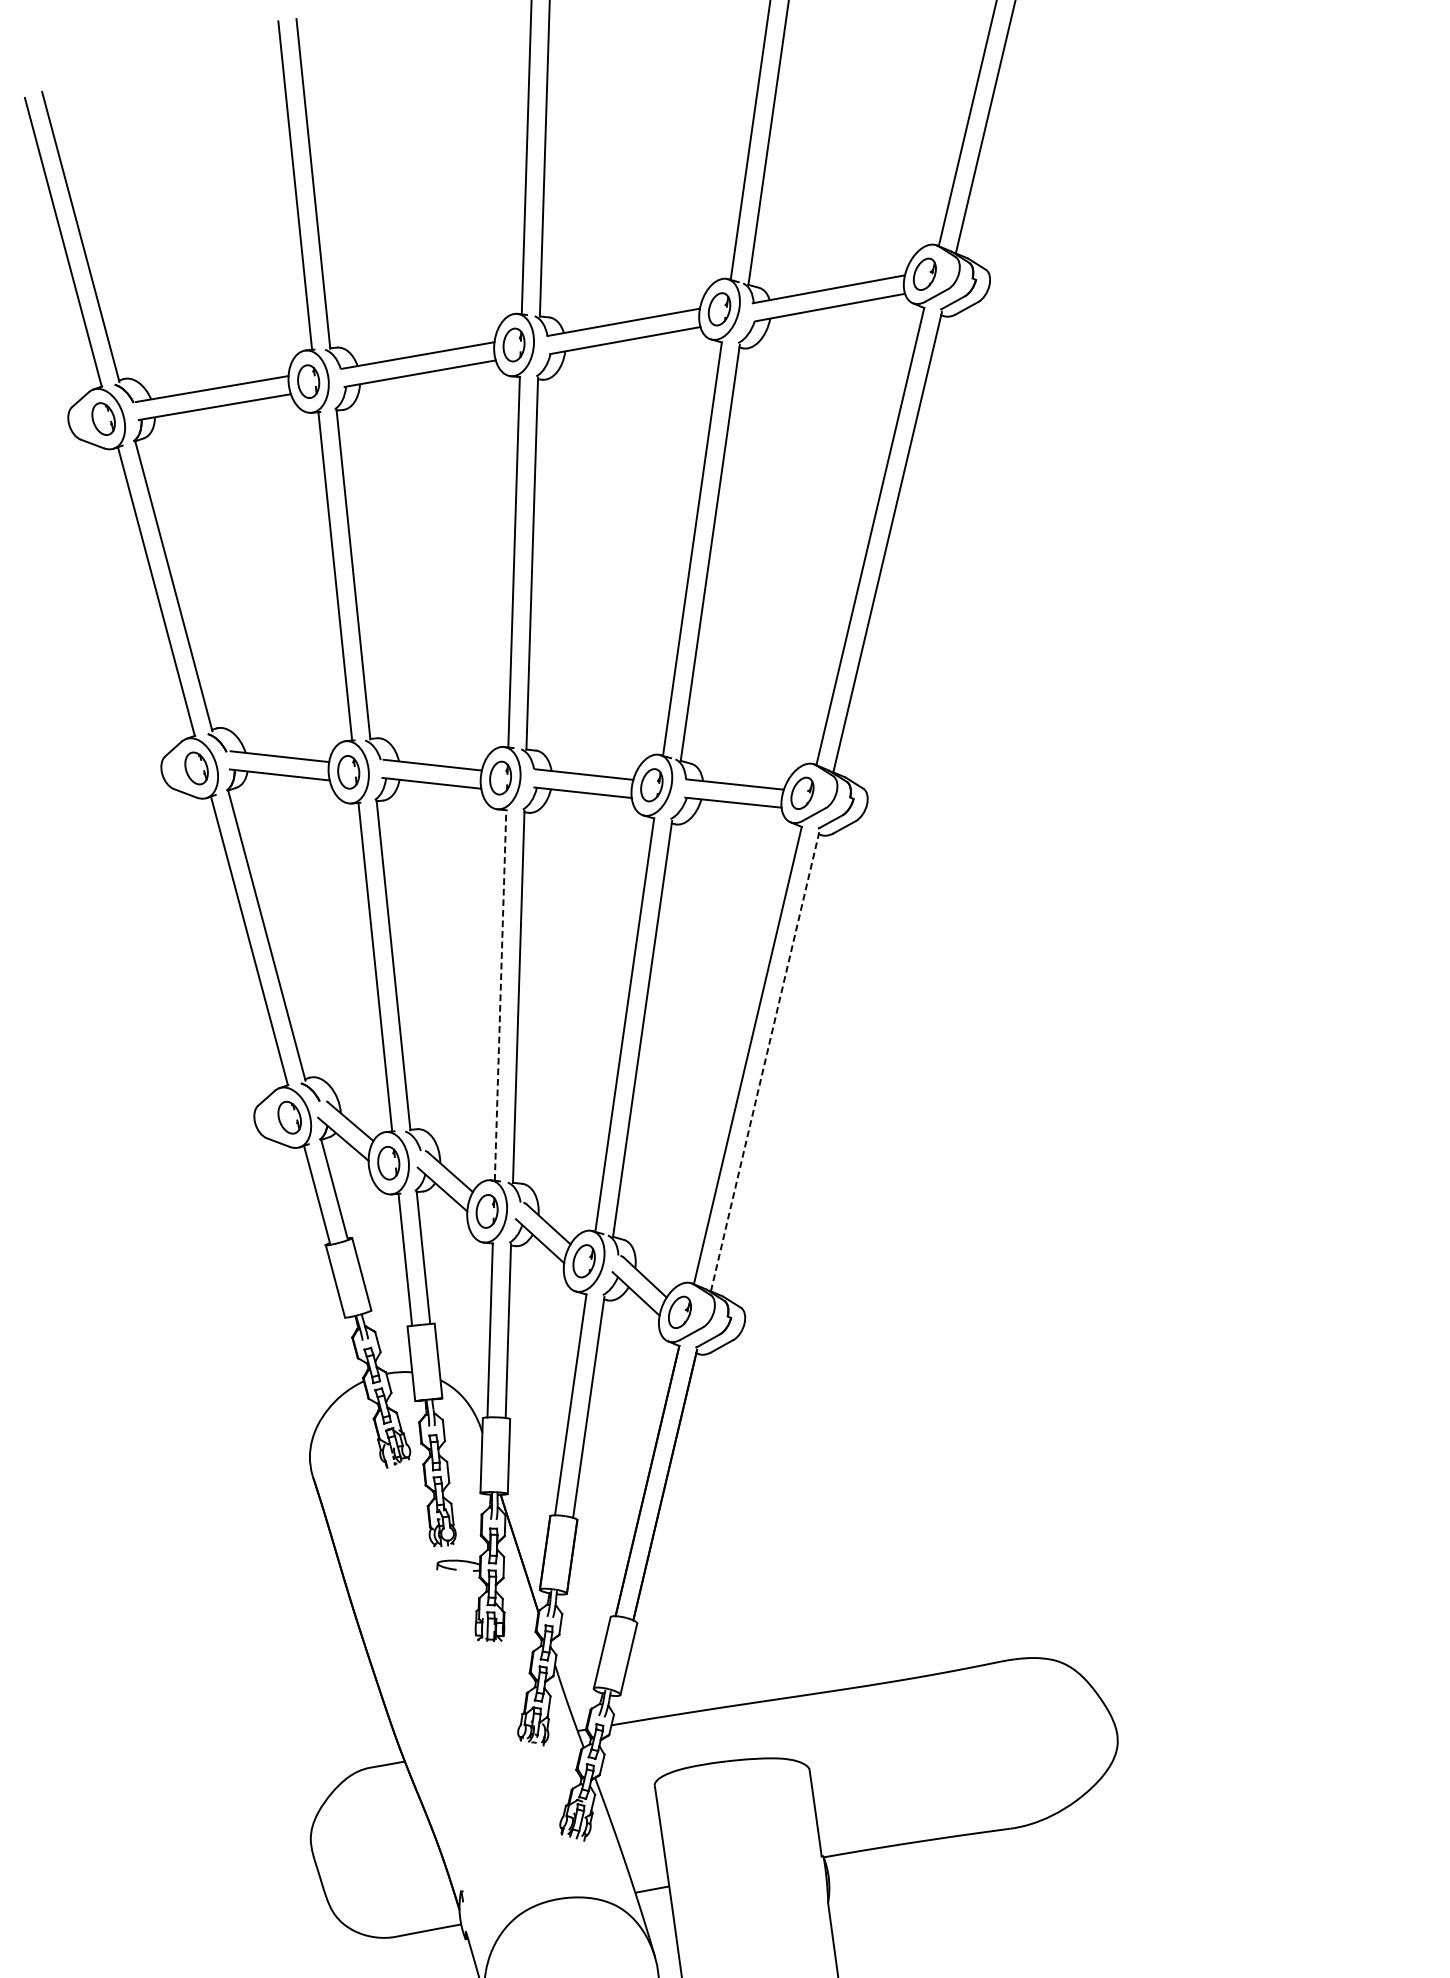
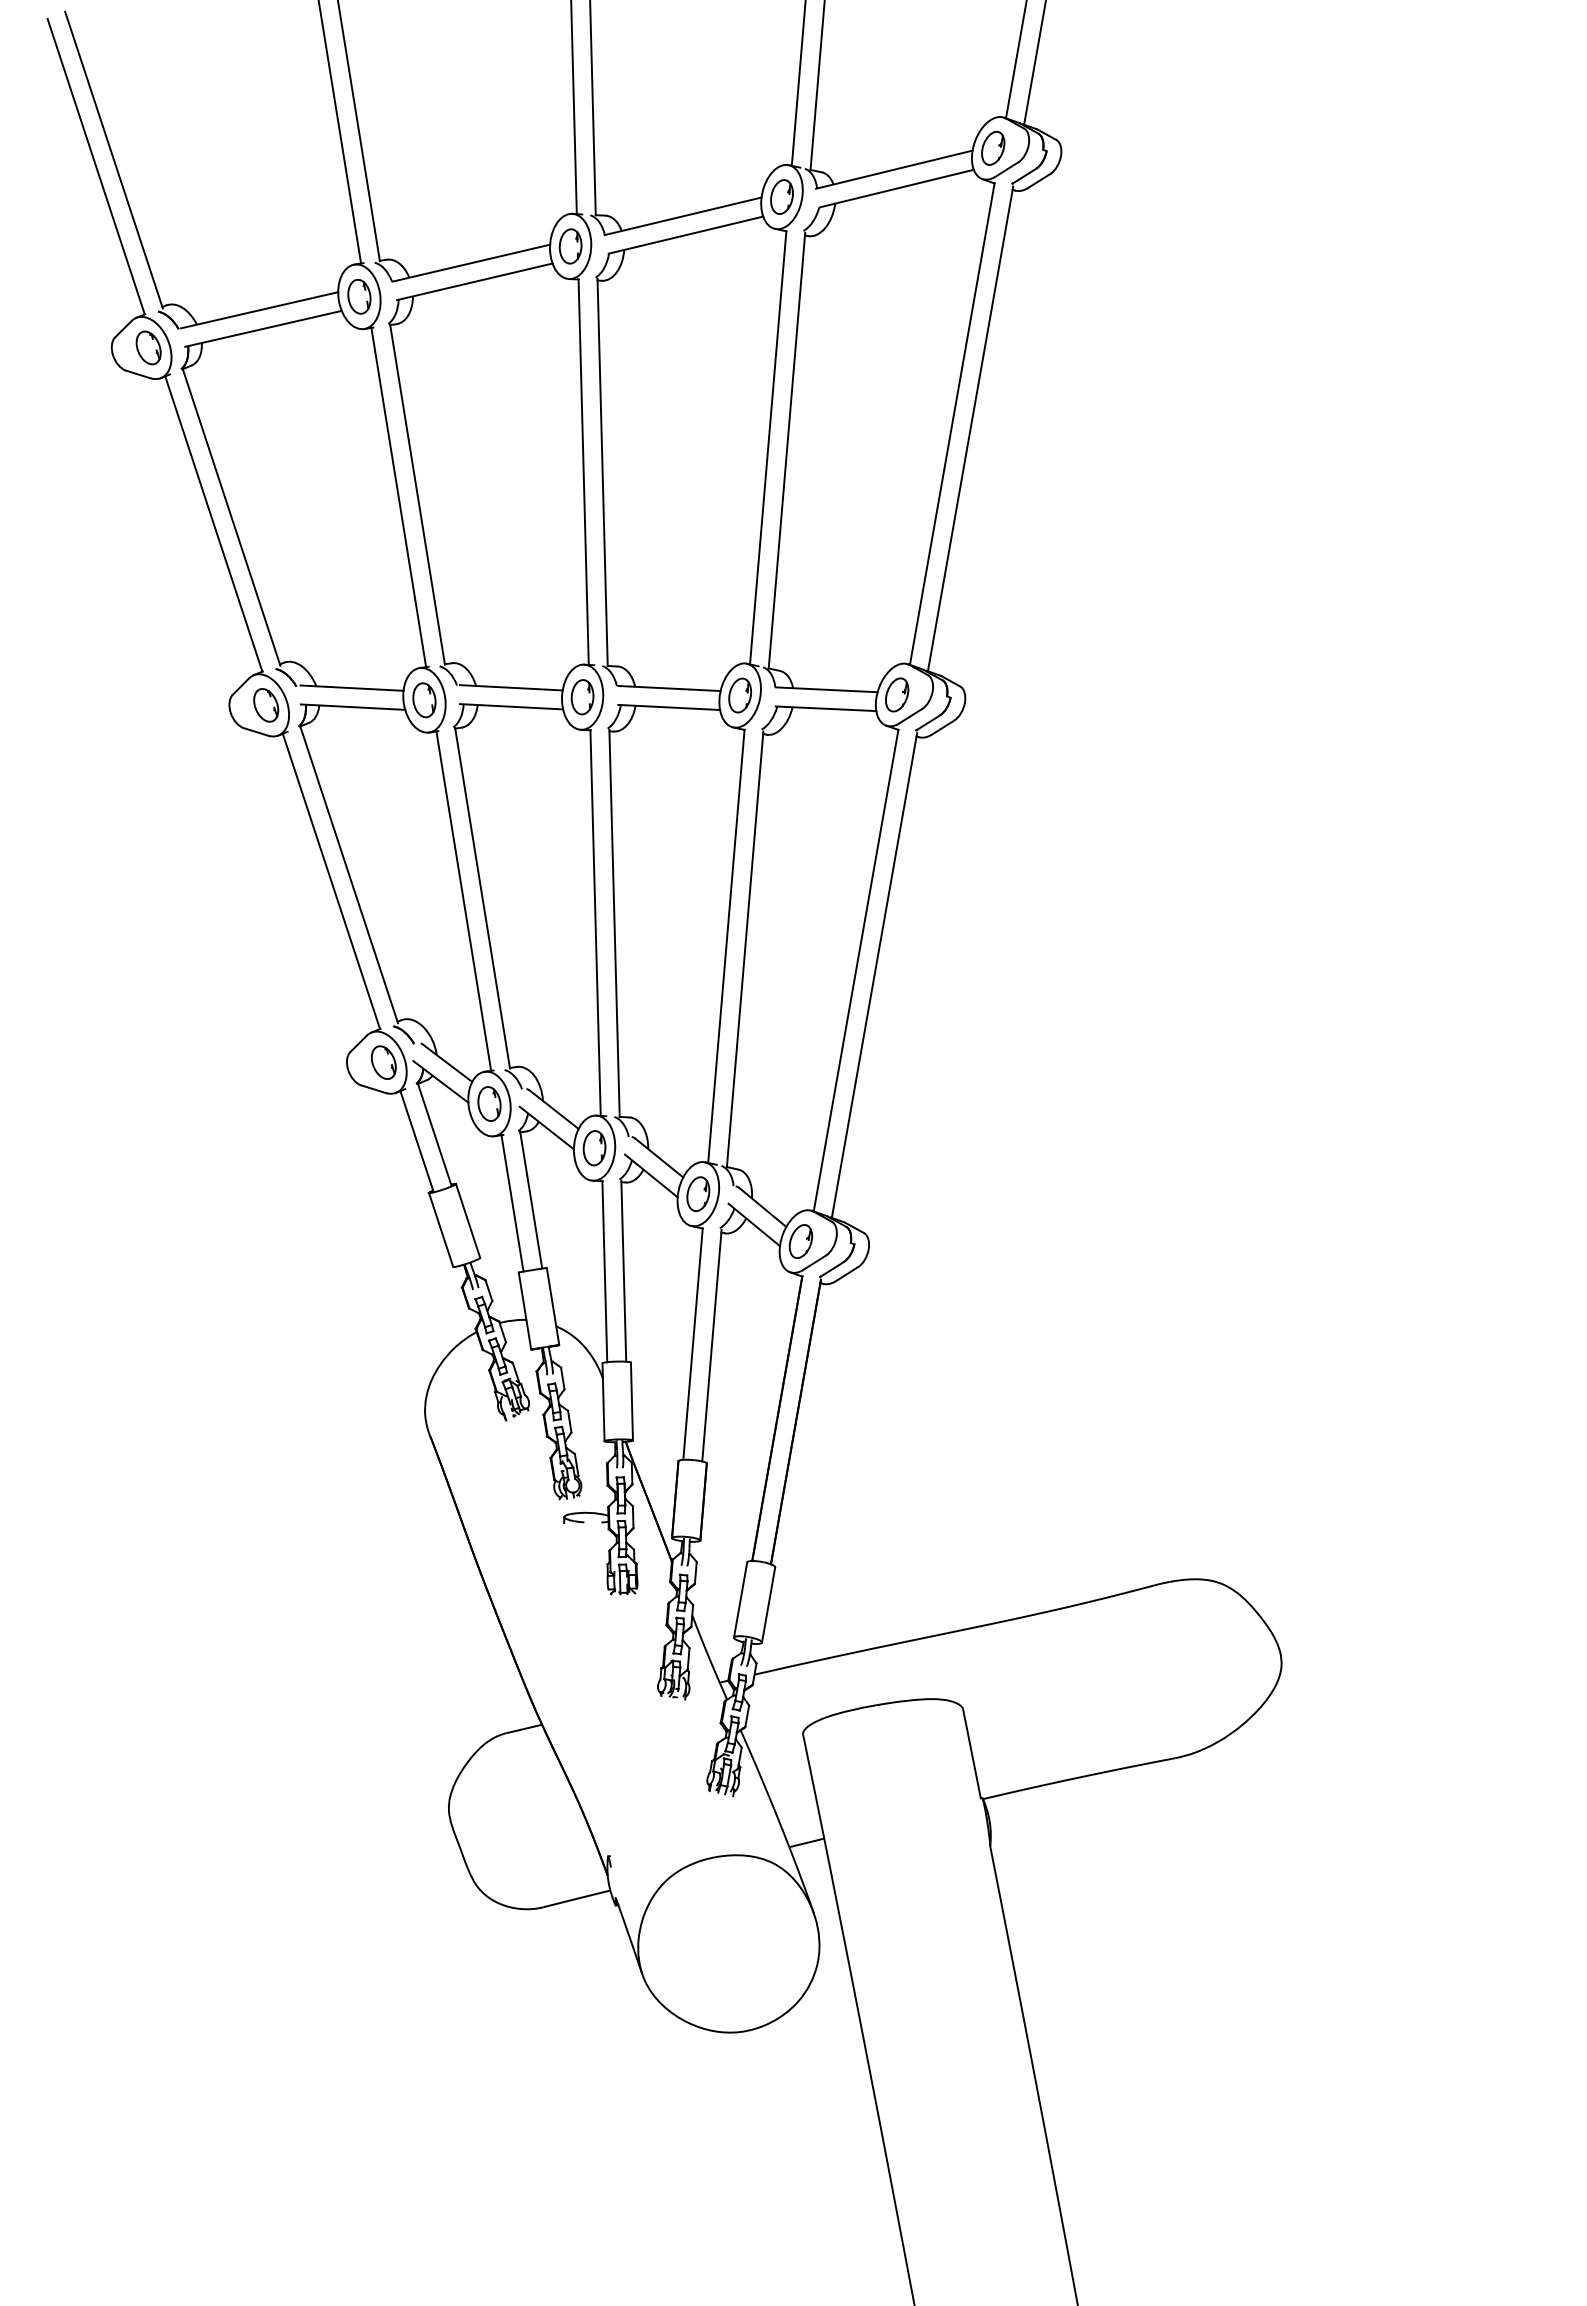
line: (500, 995) -> (595, 923), dashed -> solid
line: (765, 1061) -> (874, 975), dashed -> solid

